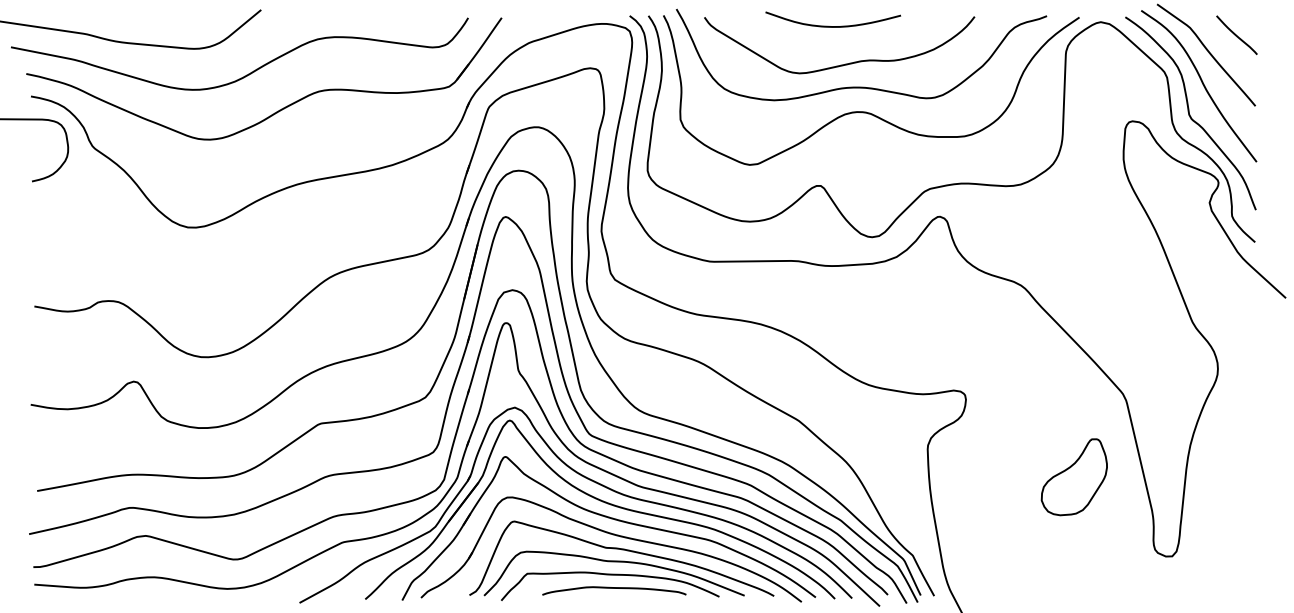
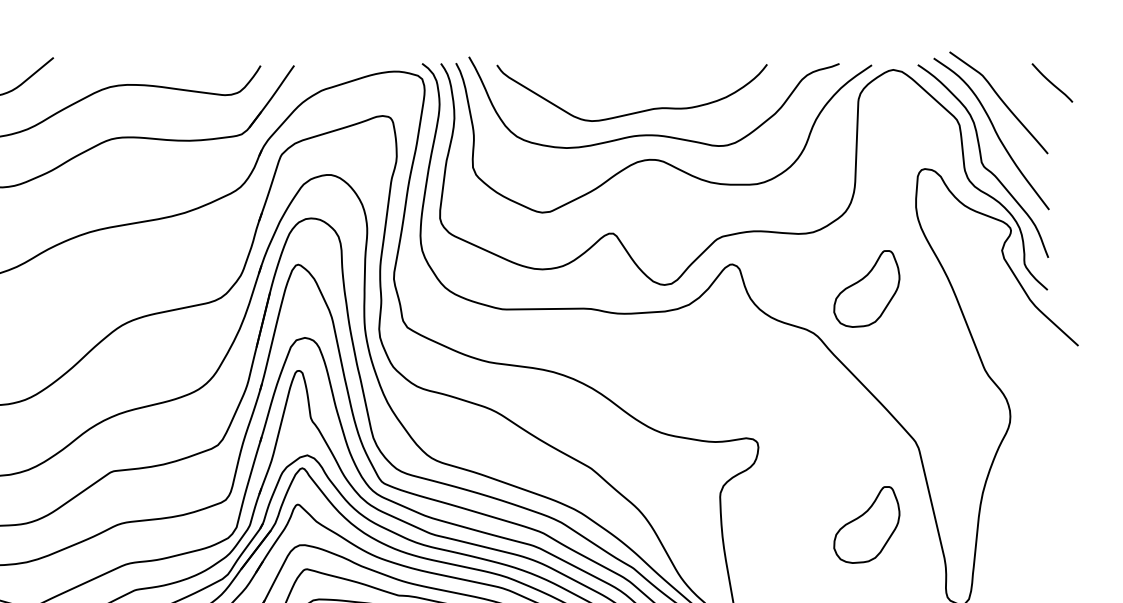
curve: (833, 26) -> (625, 74), removed
line: (1236, 34) -> (1051, 82), moved
part: (1073, 241) -> (865, 289), added

